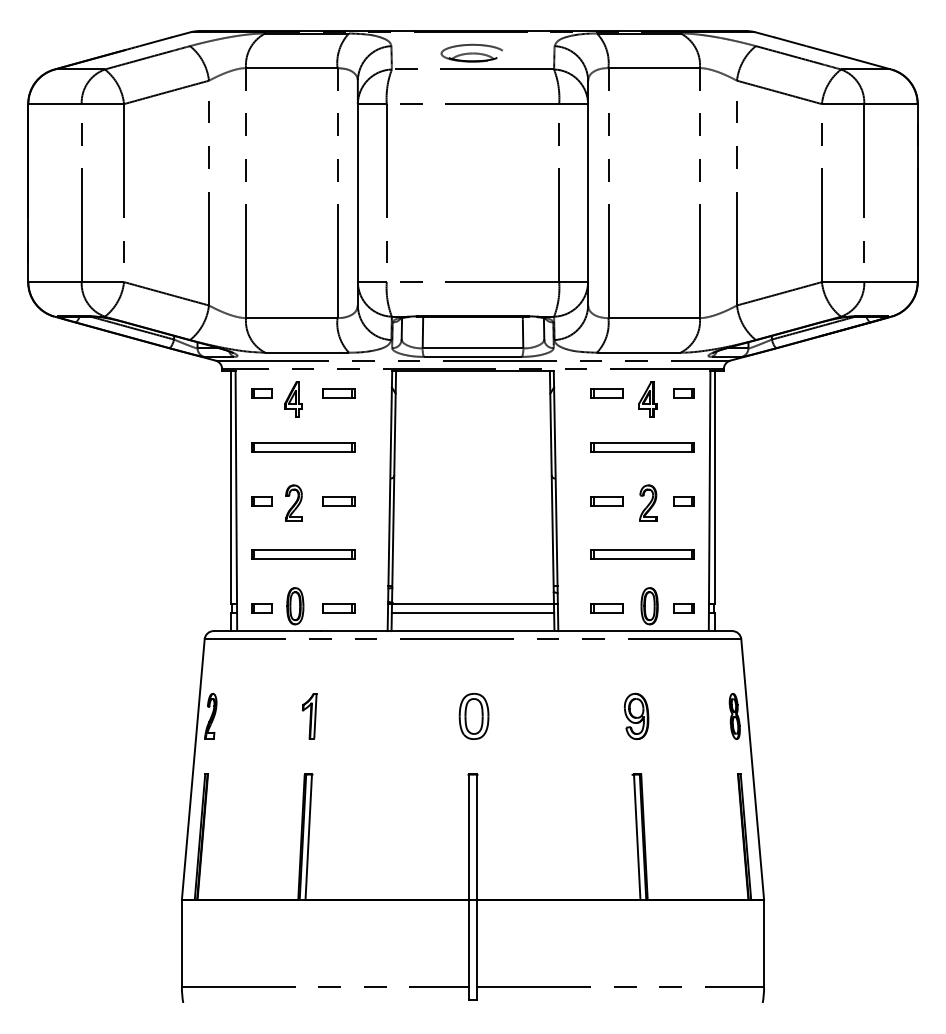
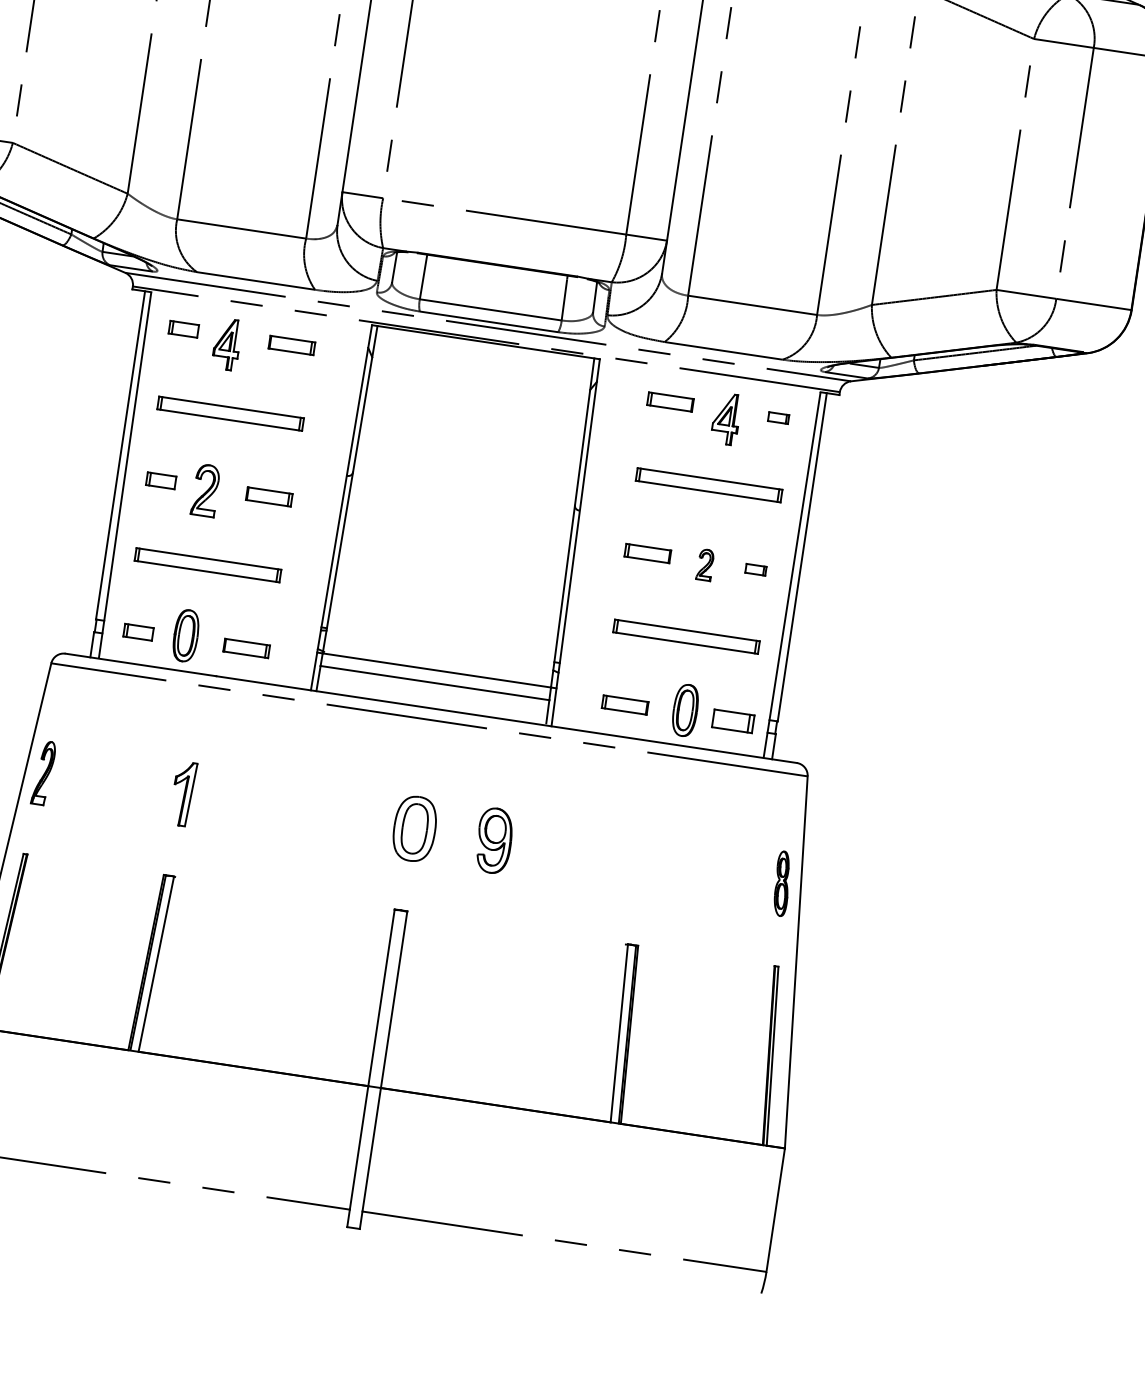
part: (683, 393) -> (777, 417), size x0.7
part: (683, 501) -> (755, 569), size x0.7
part: (648, 502) -> (705, 564), size x0.6
part: (683, 608) -> (732, 720), size x1.4
part: (636, 716) -> (494, 840), moved

